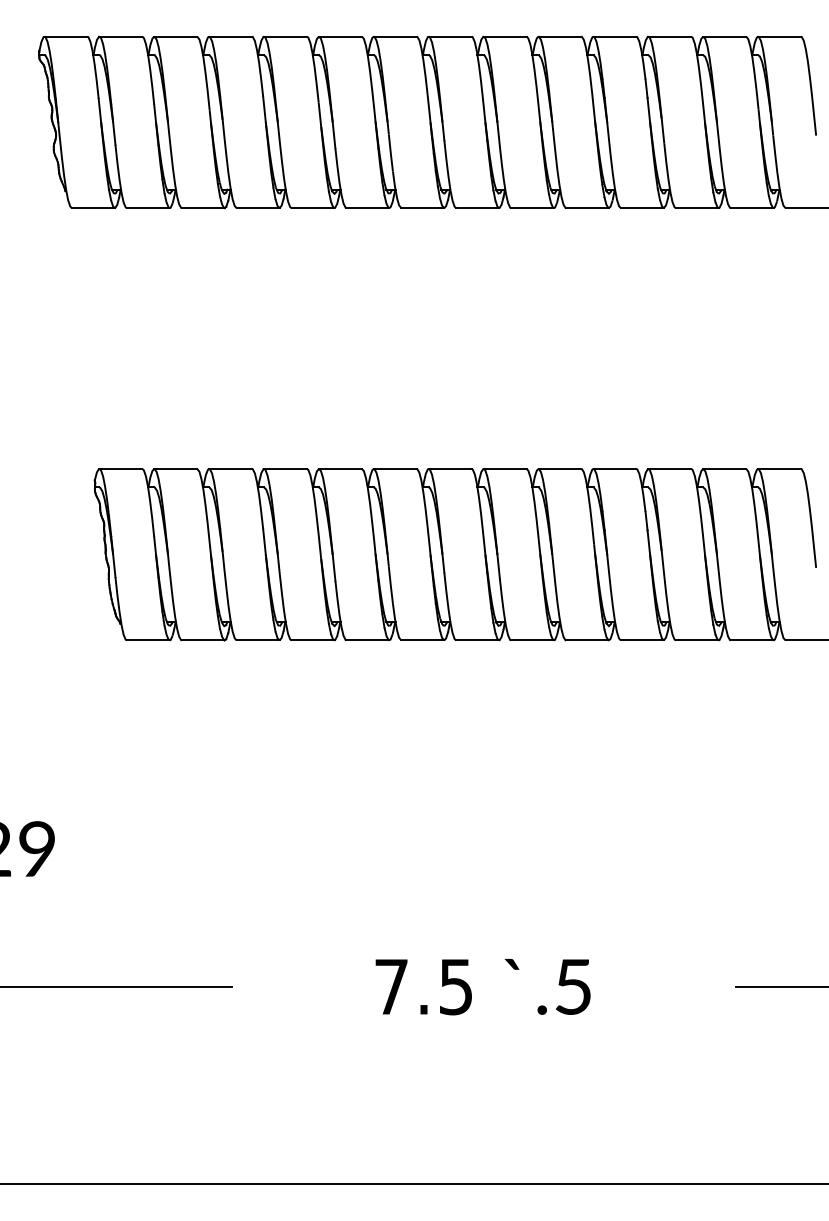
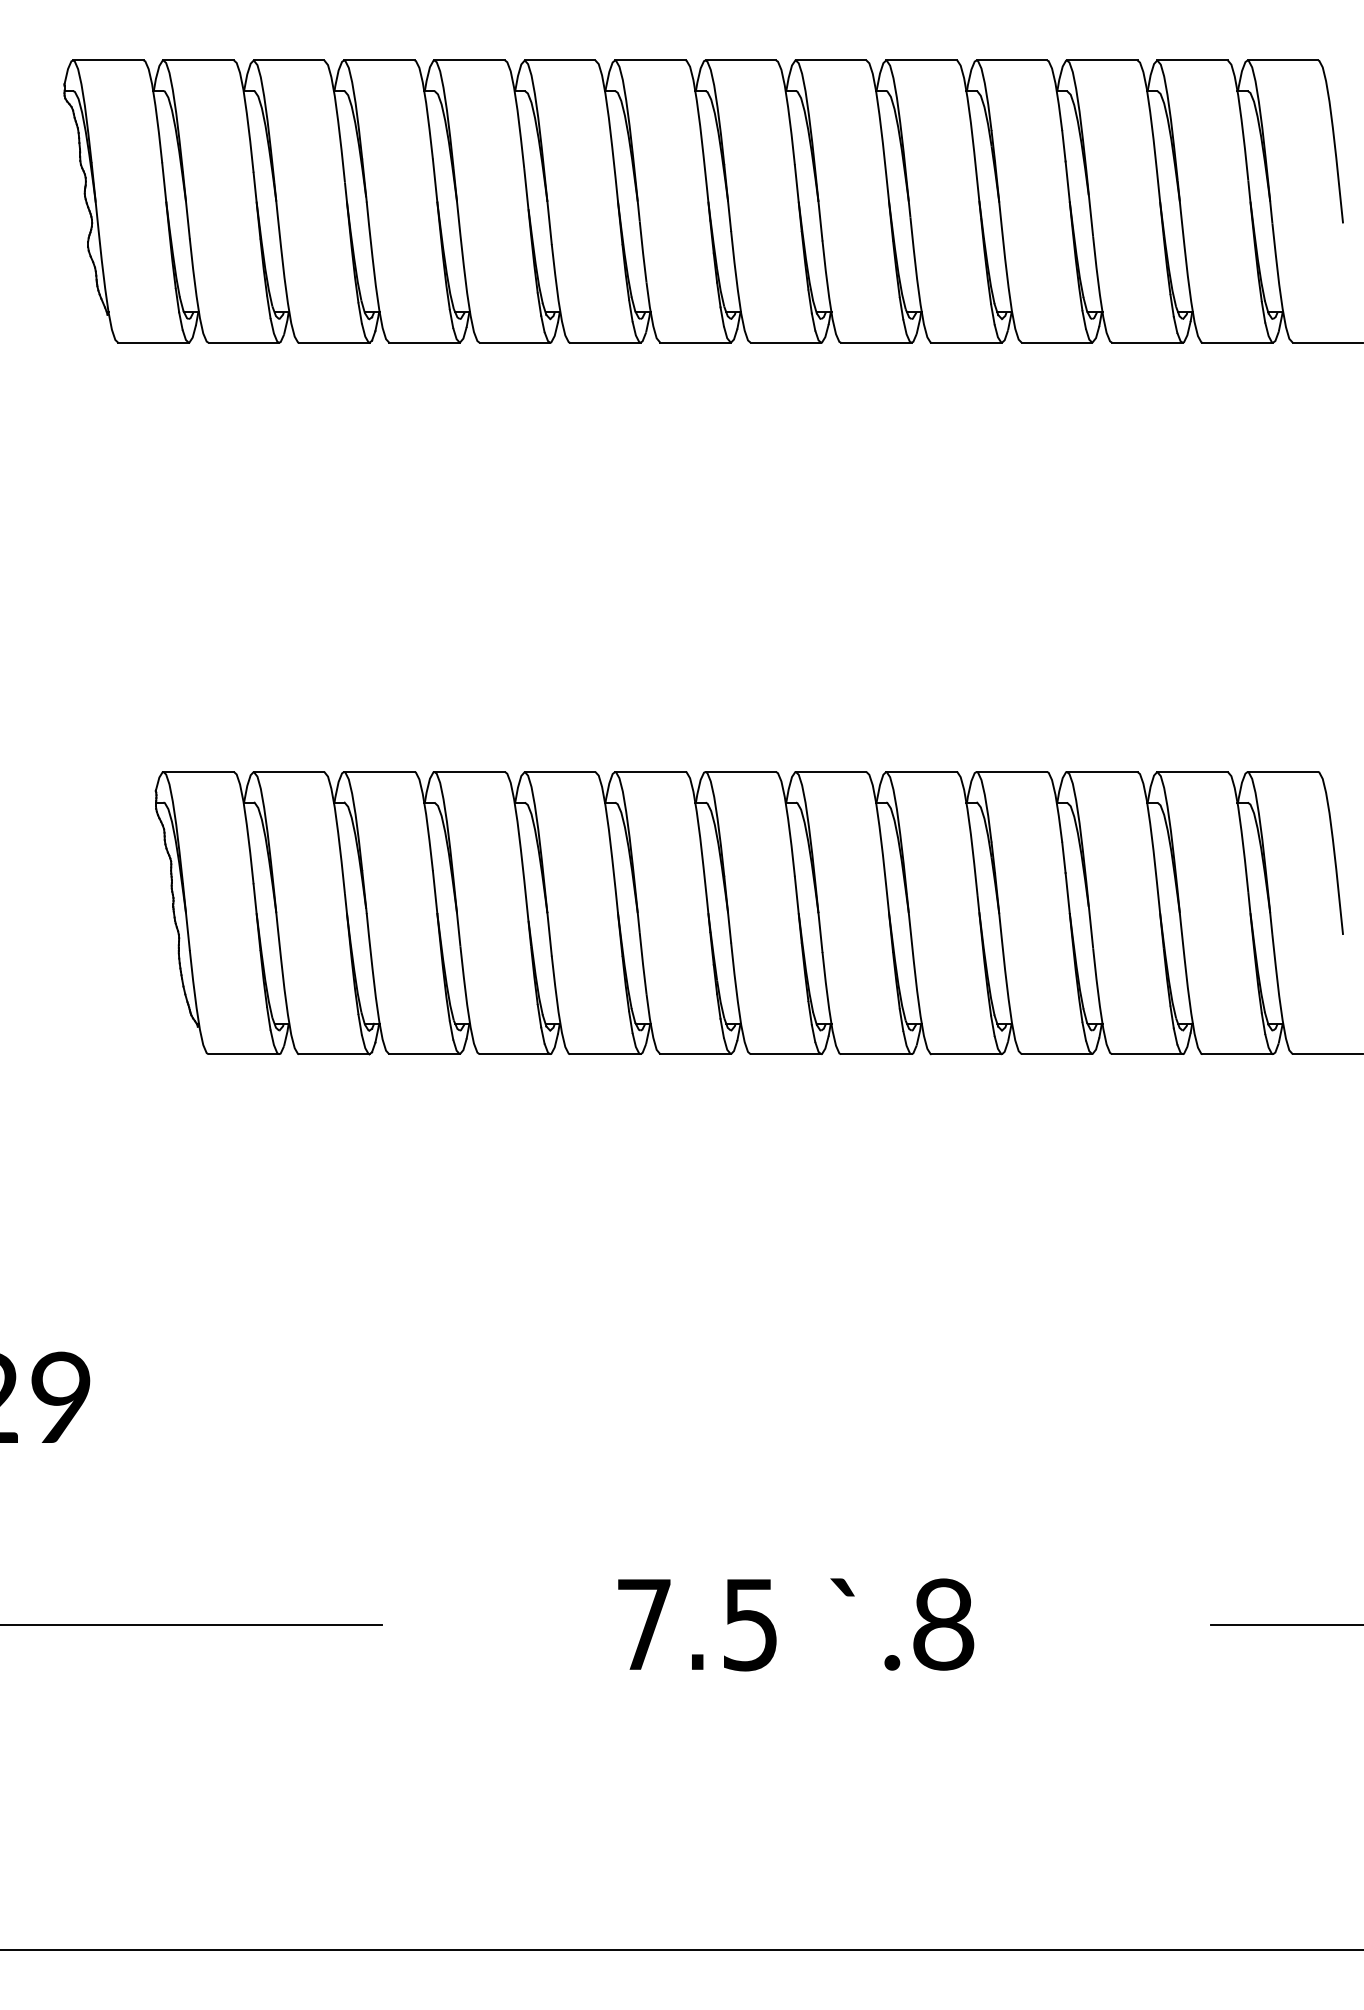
text: (573, 986) -> (943, 1623), .5 -> .8

